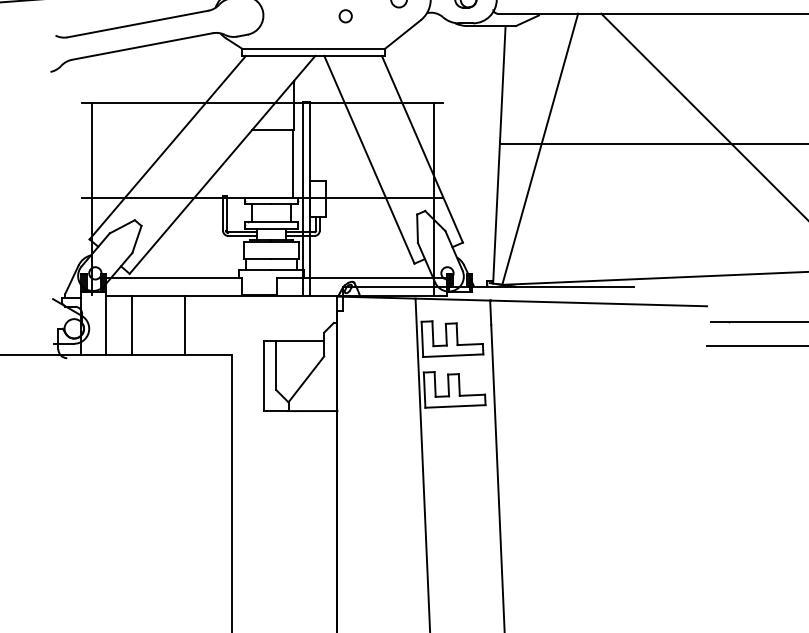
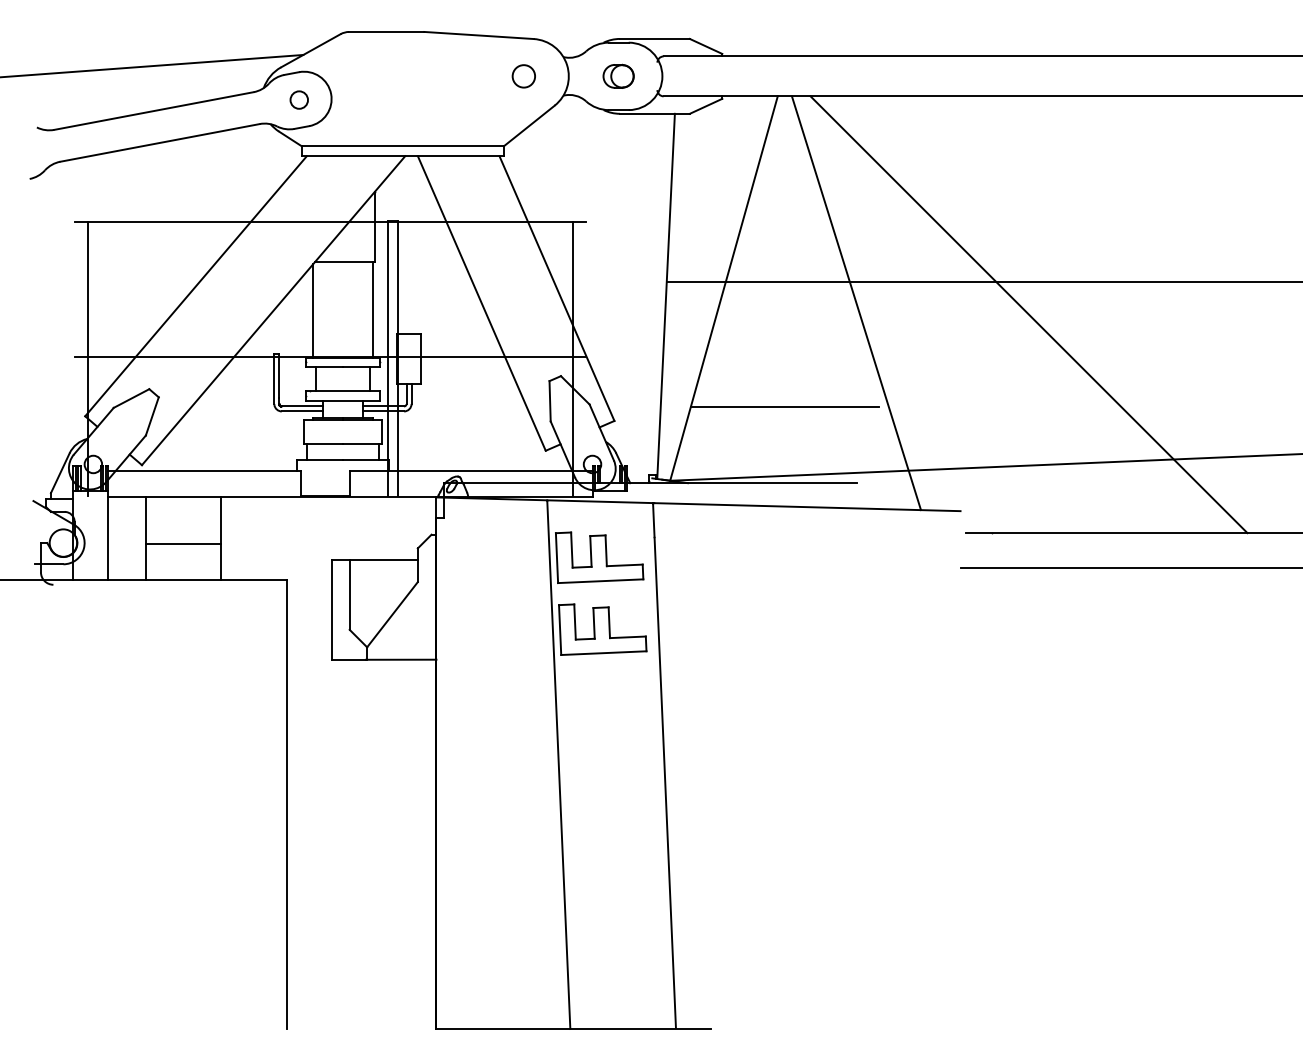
circle: (345, 15) -> (298, 99), moved
line: (633, 159) -> (856, 303), added
line: (250, 165) -> (313, 311), added
line: (582, 232) -> (784, 406), added
line: (158, 329) -> (182, 543), added

